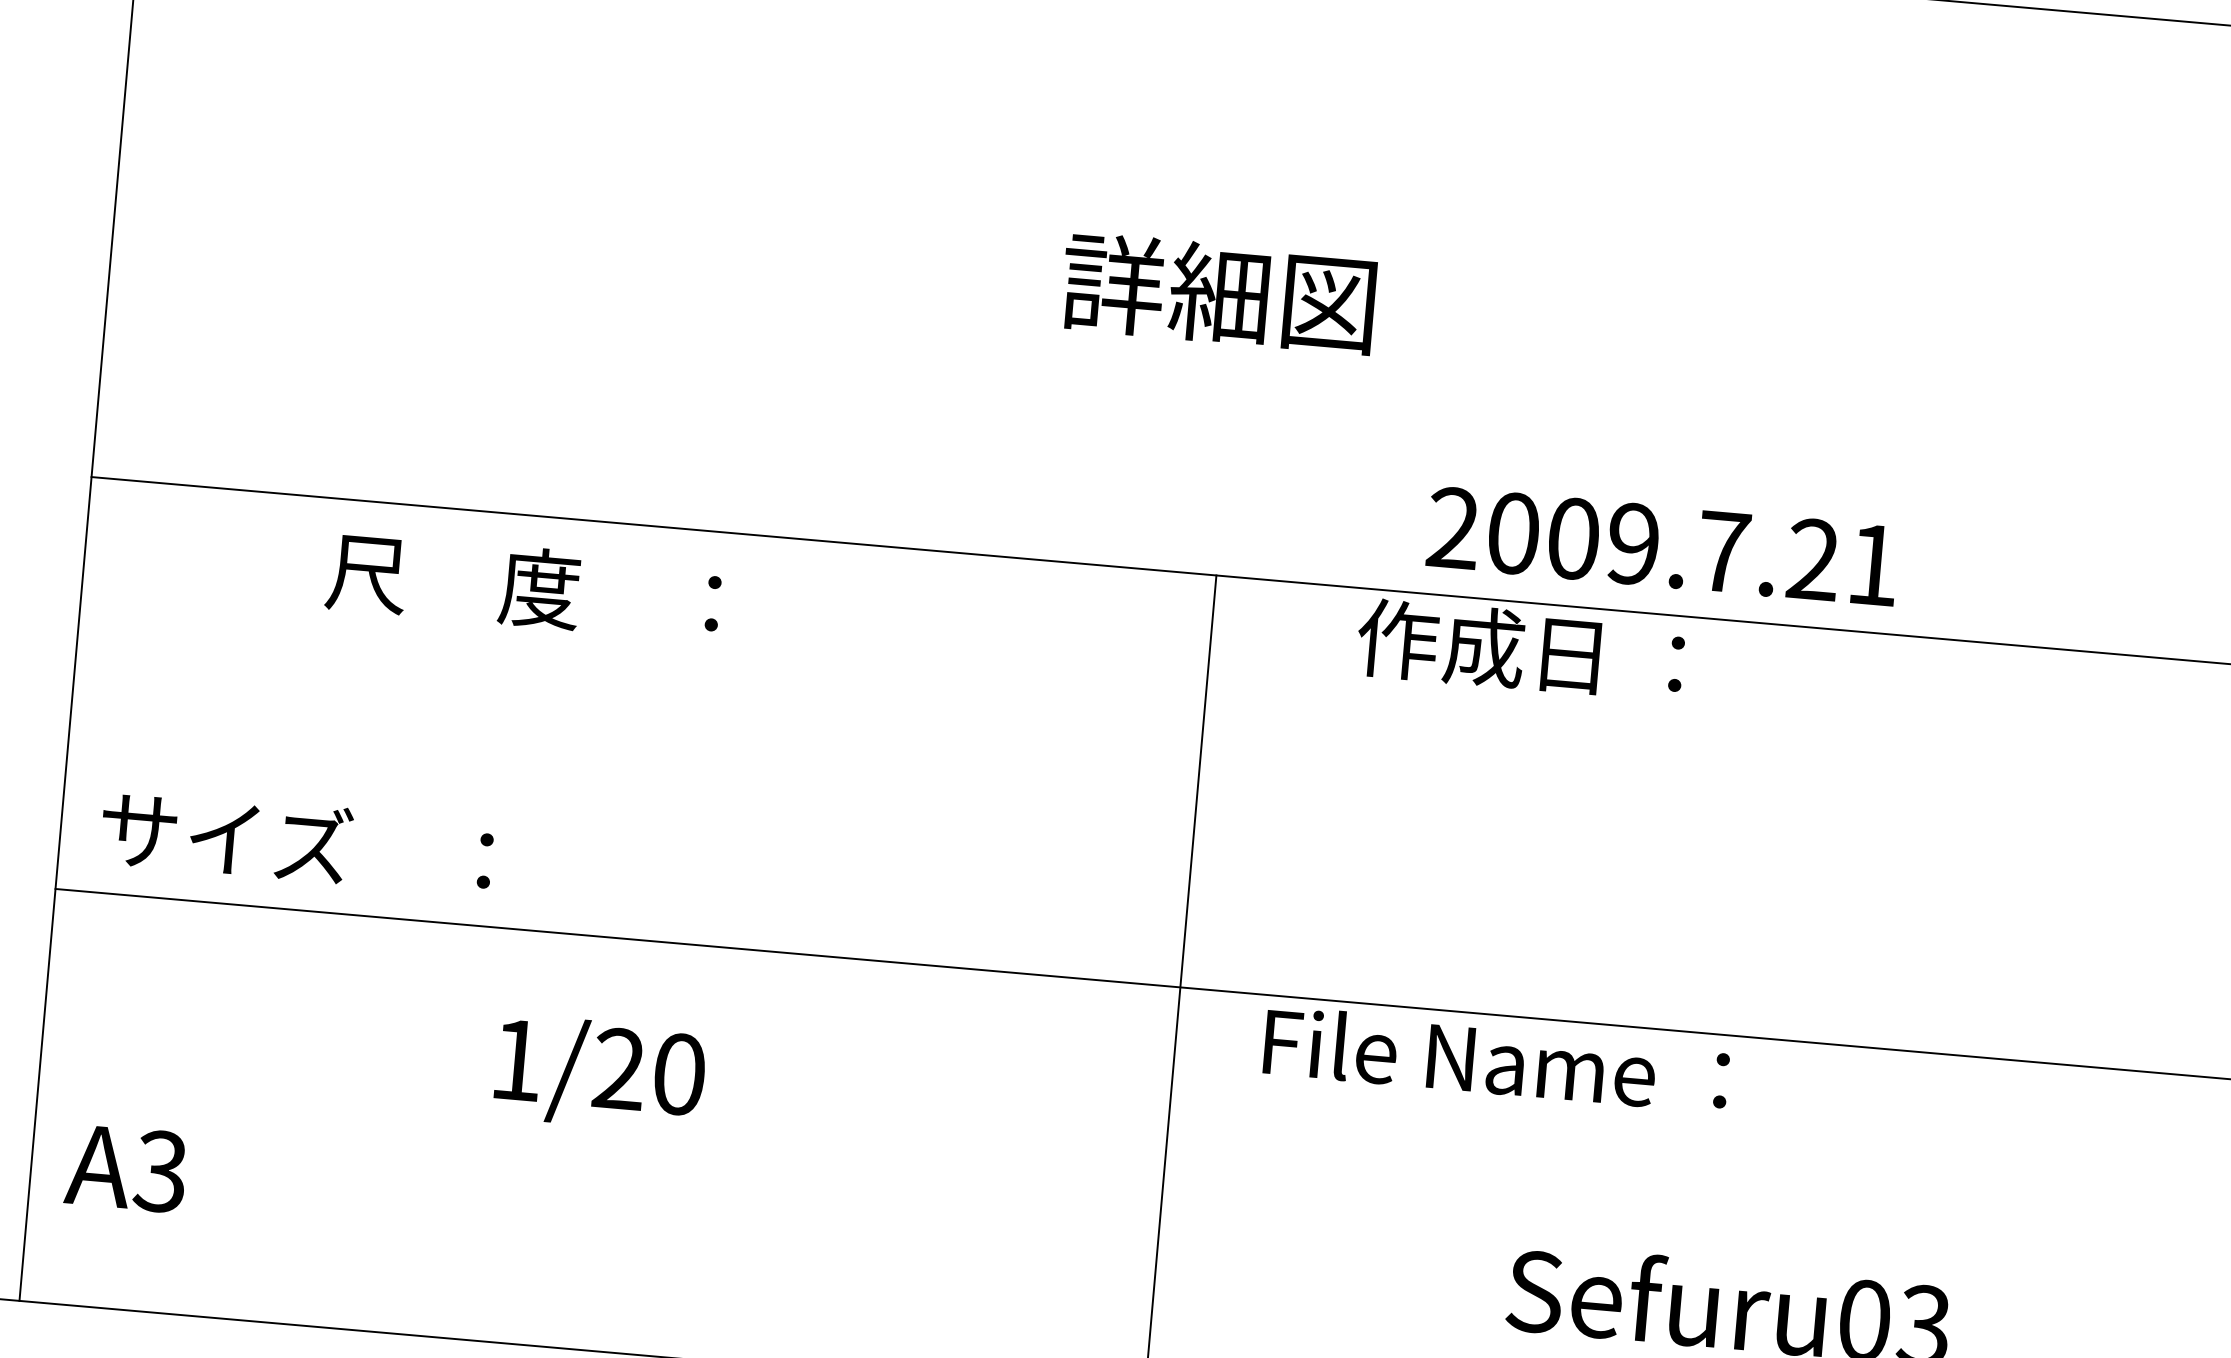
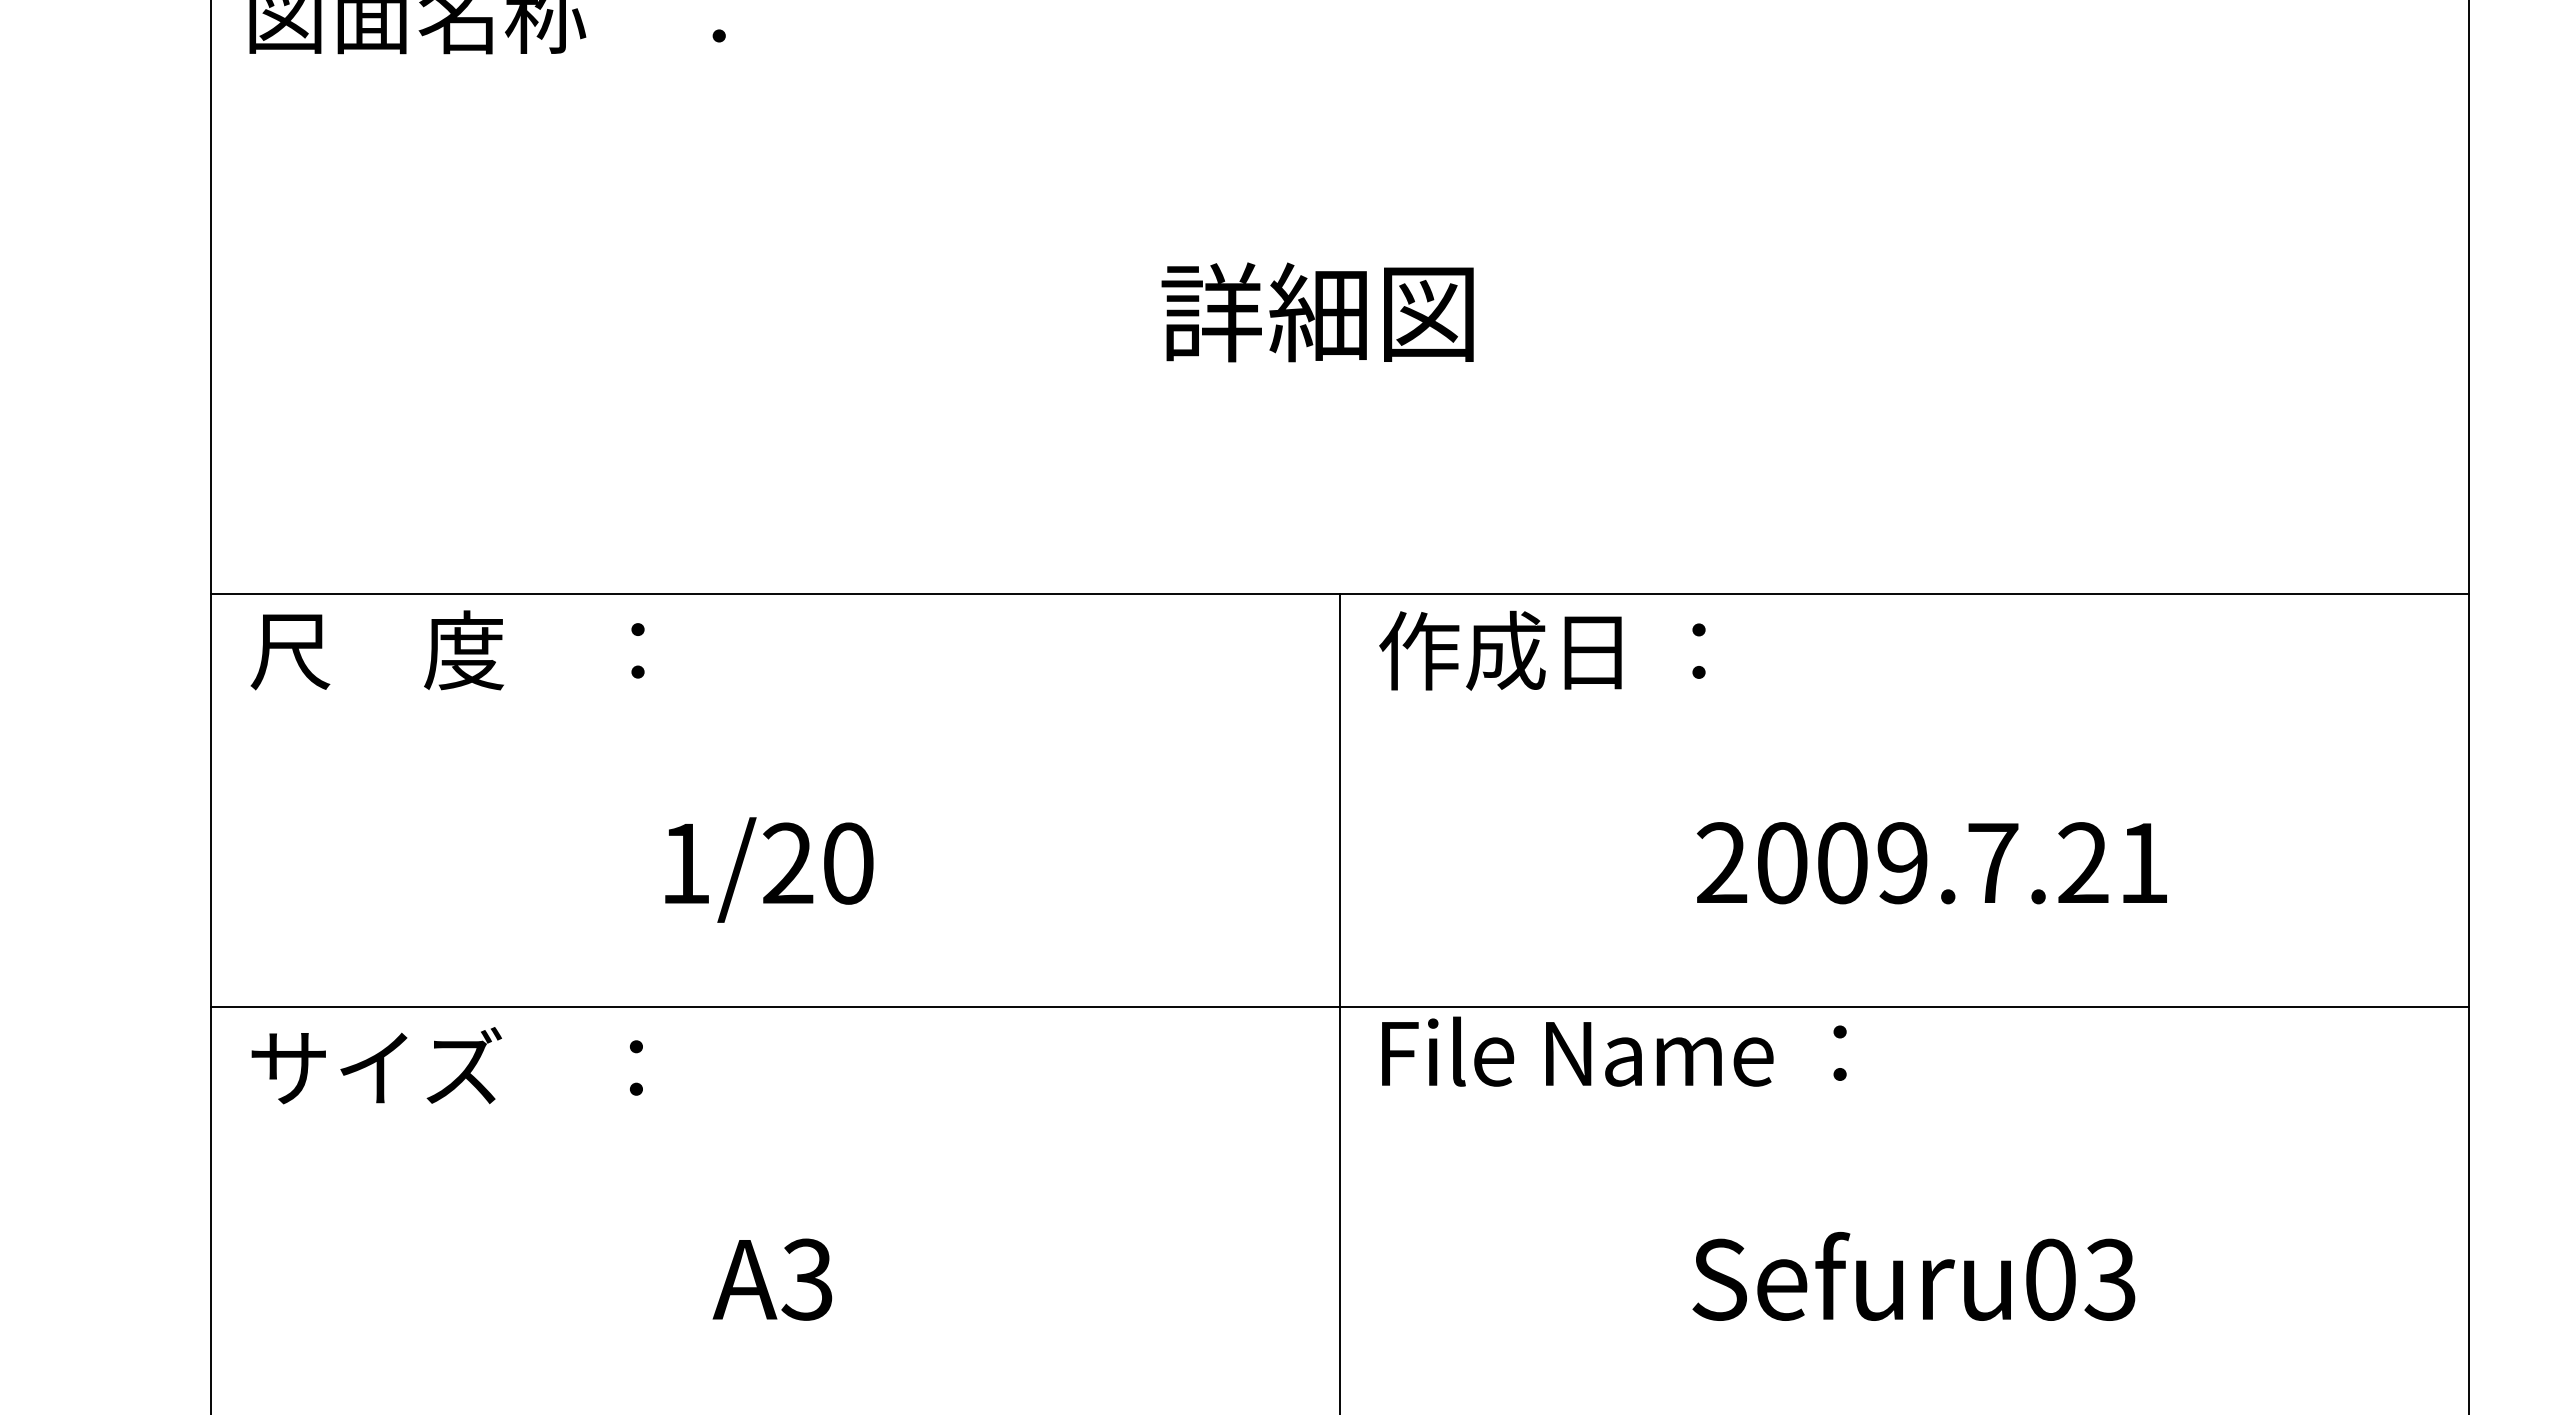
text: (1662, 546) -> (1931, 863), moved
text: (523, 586) -> (447, 650), moved
text: (1520, 649) -> (1542, 650), moved
text: (296, 841) -> (446, 1065), moved
text: (1496, 1059) -> (1614, 1051), moved
text: (600, 1073) -> (769, 869), moved
text: (126, 1168) -> (772, 1279), moved

